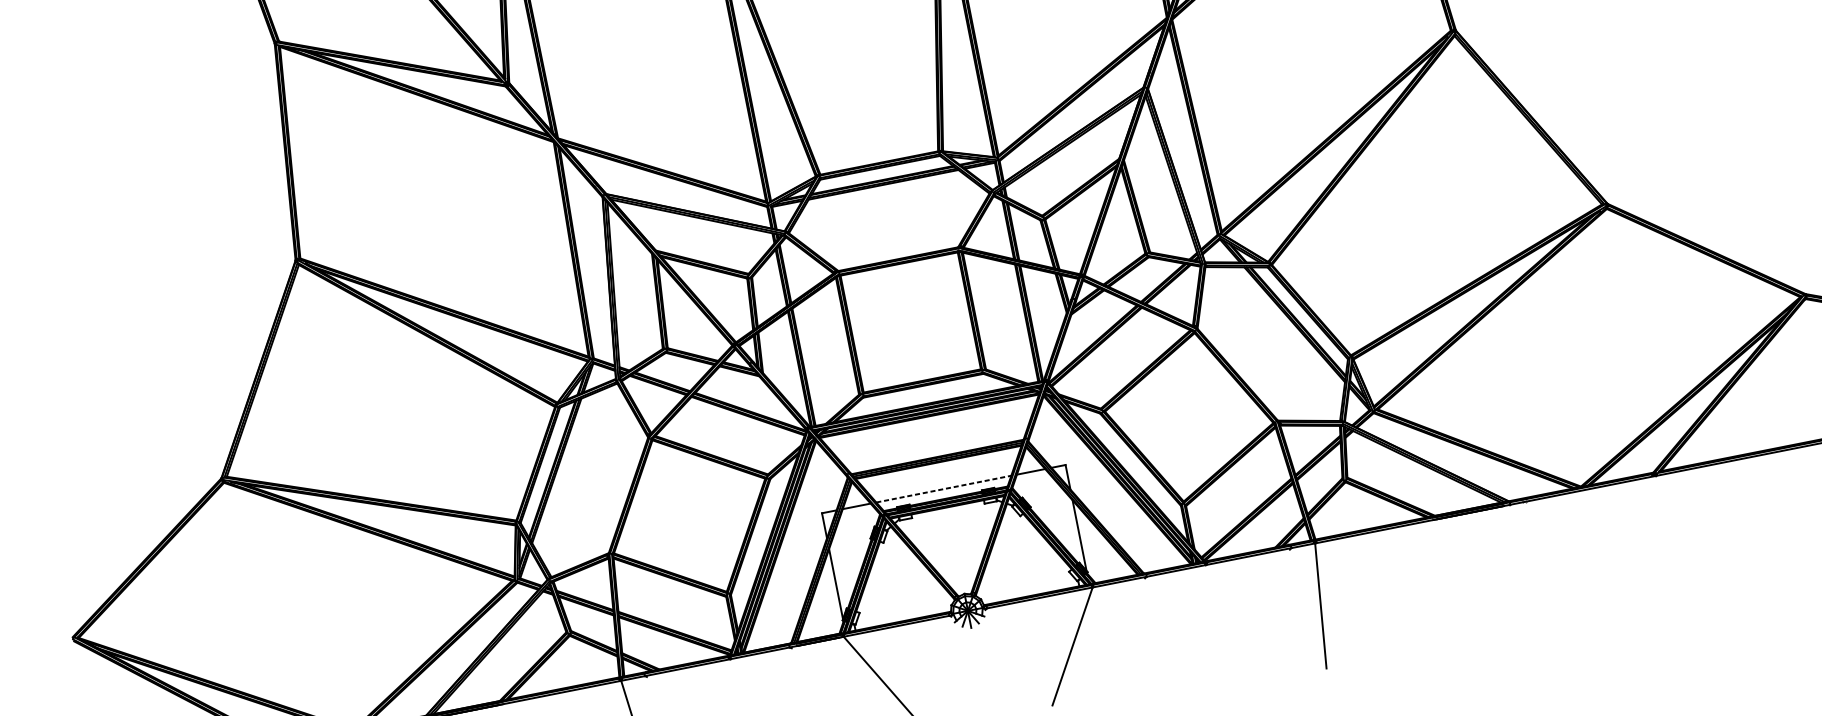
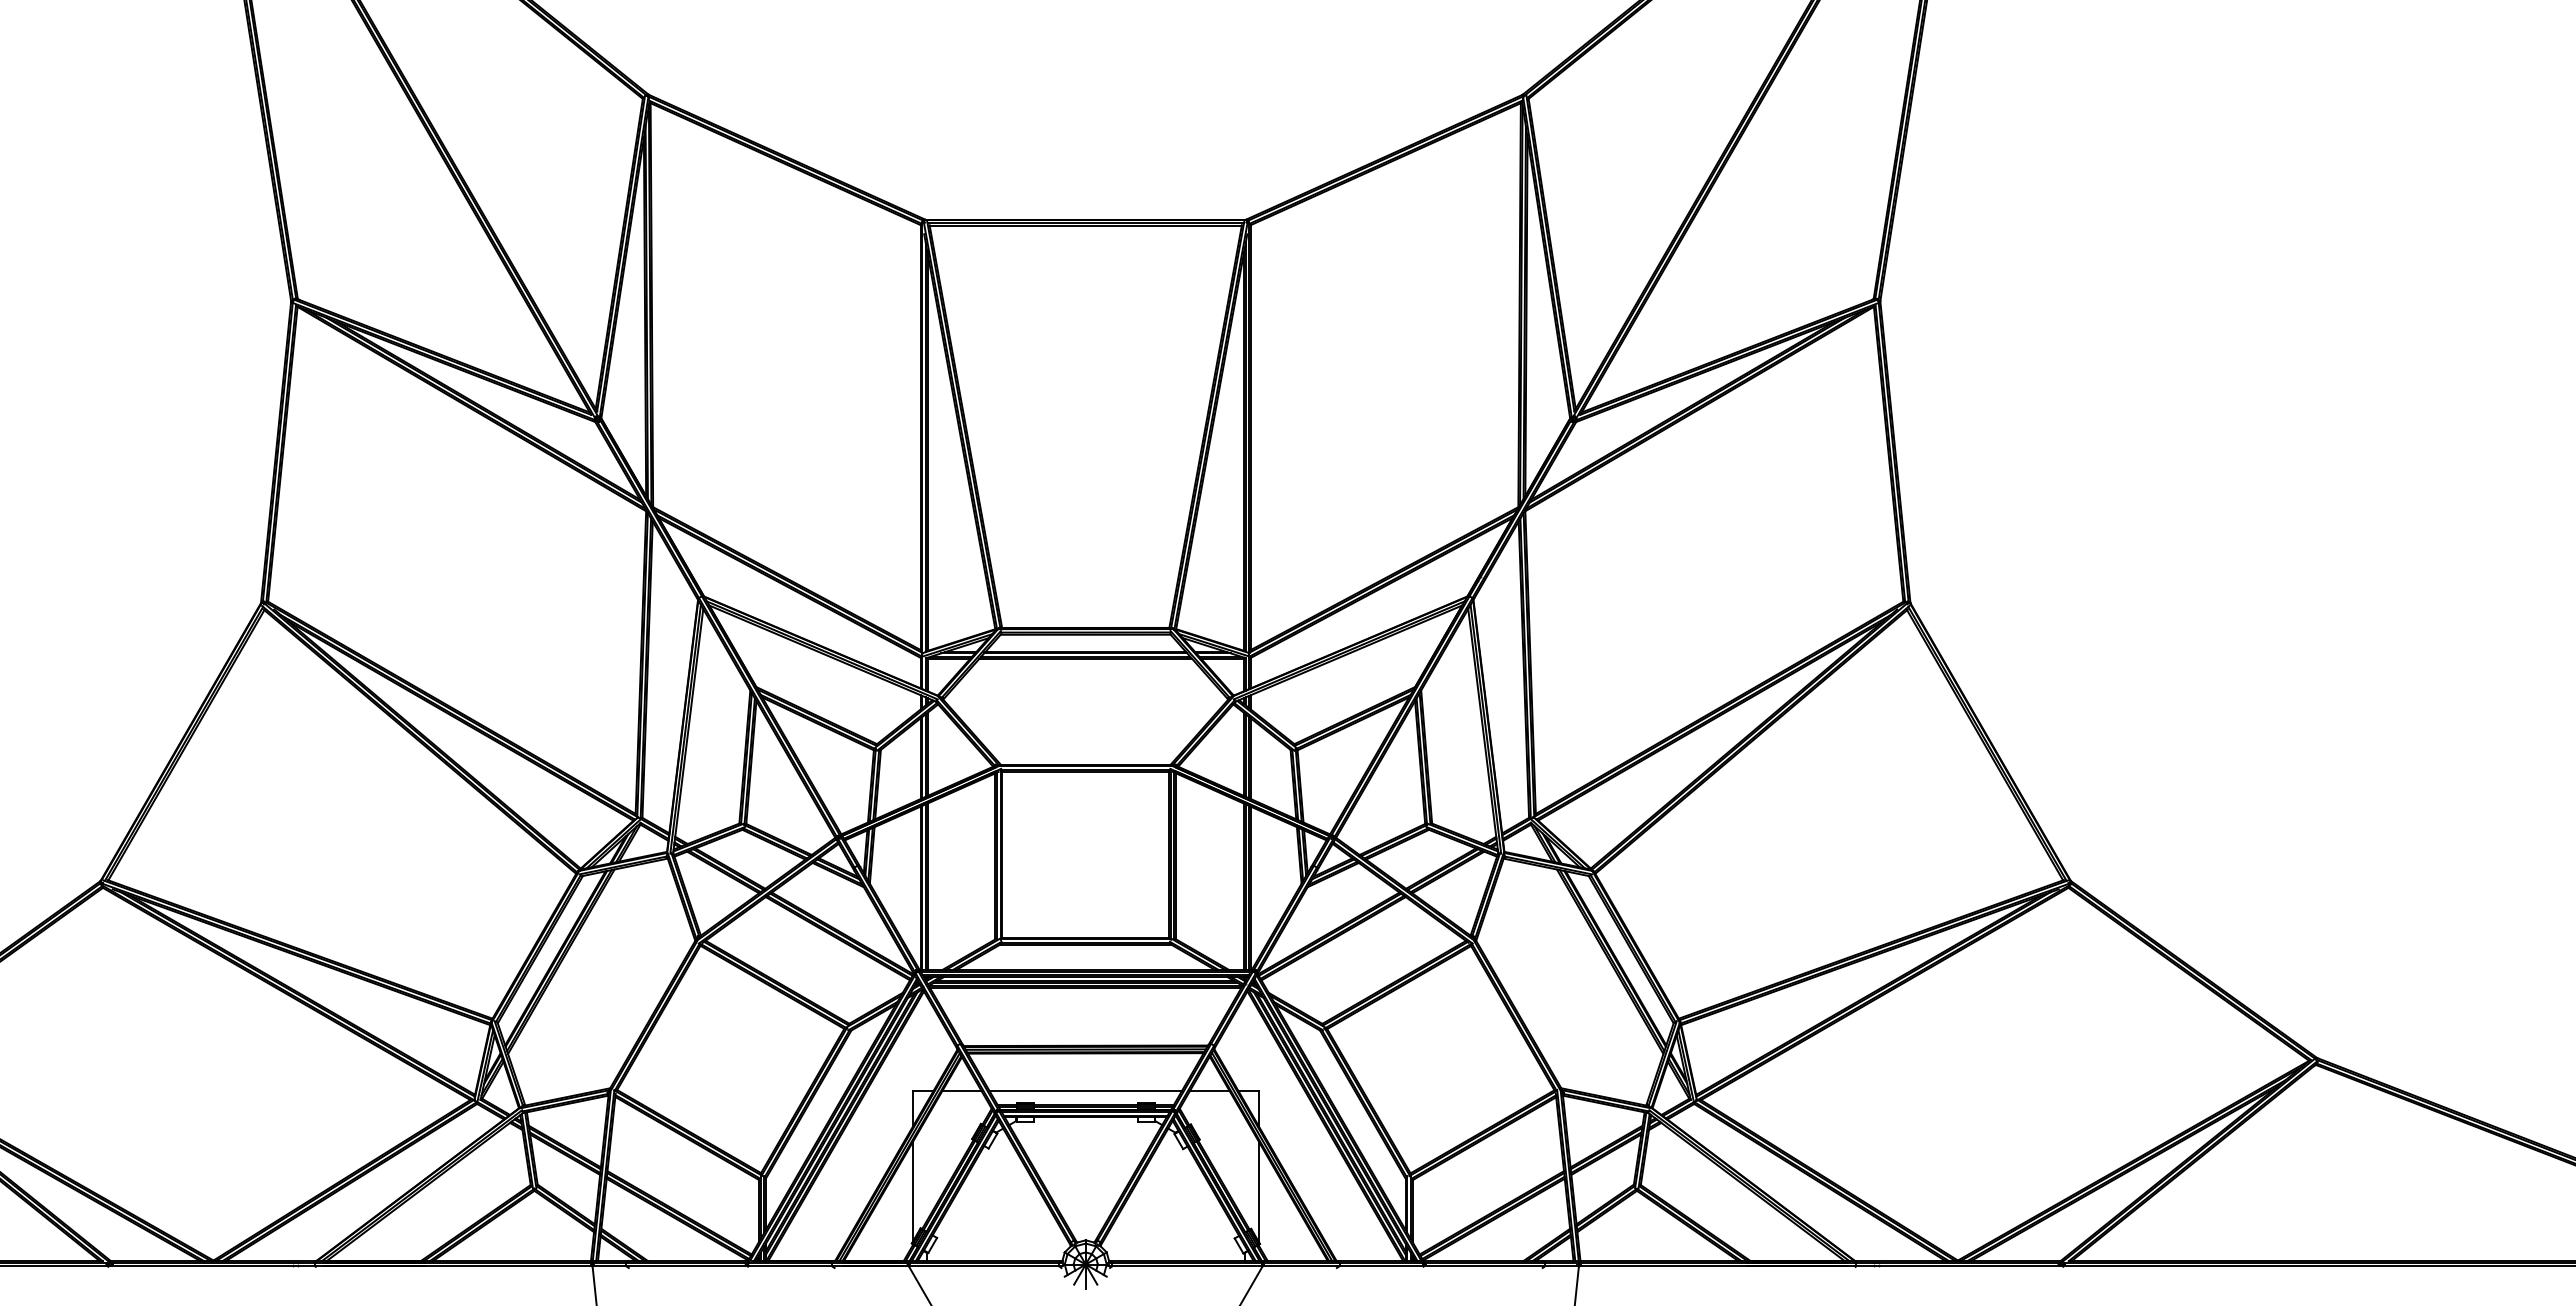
line: (943, 489) -> (1085, 1091), dashed -> solid

